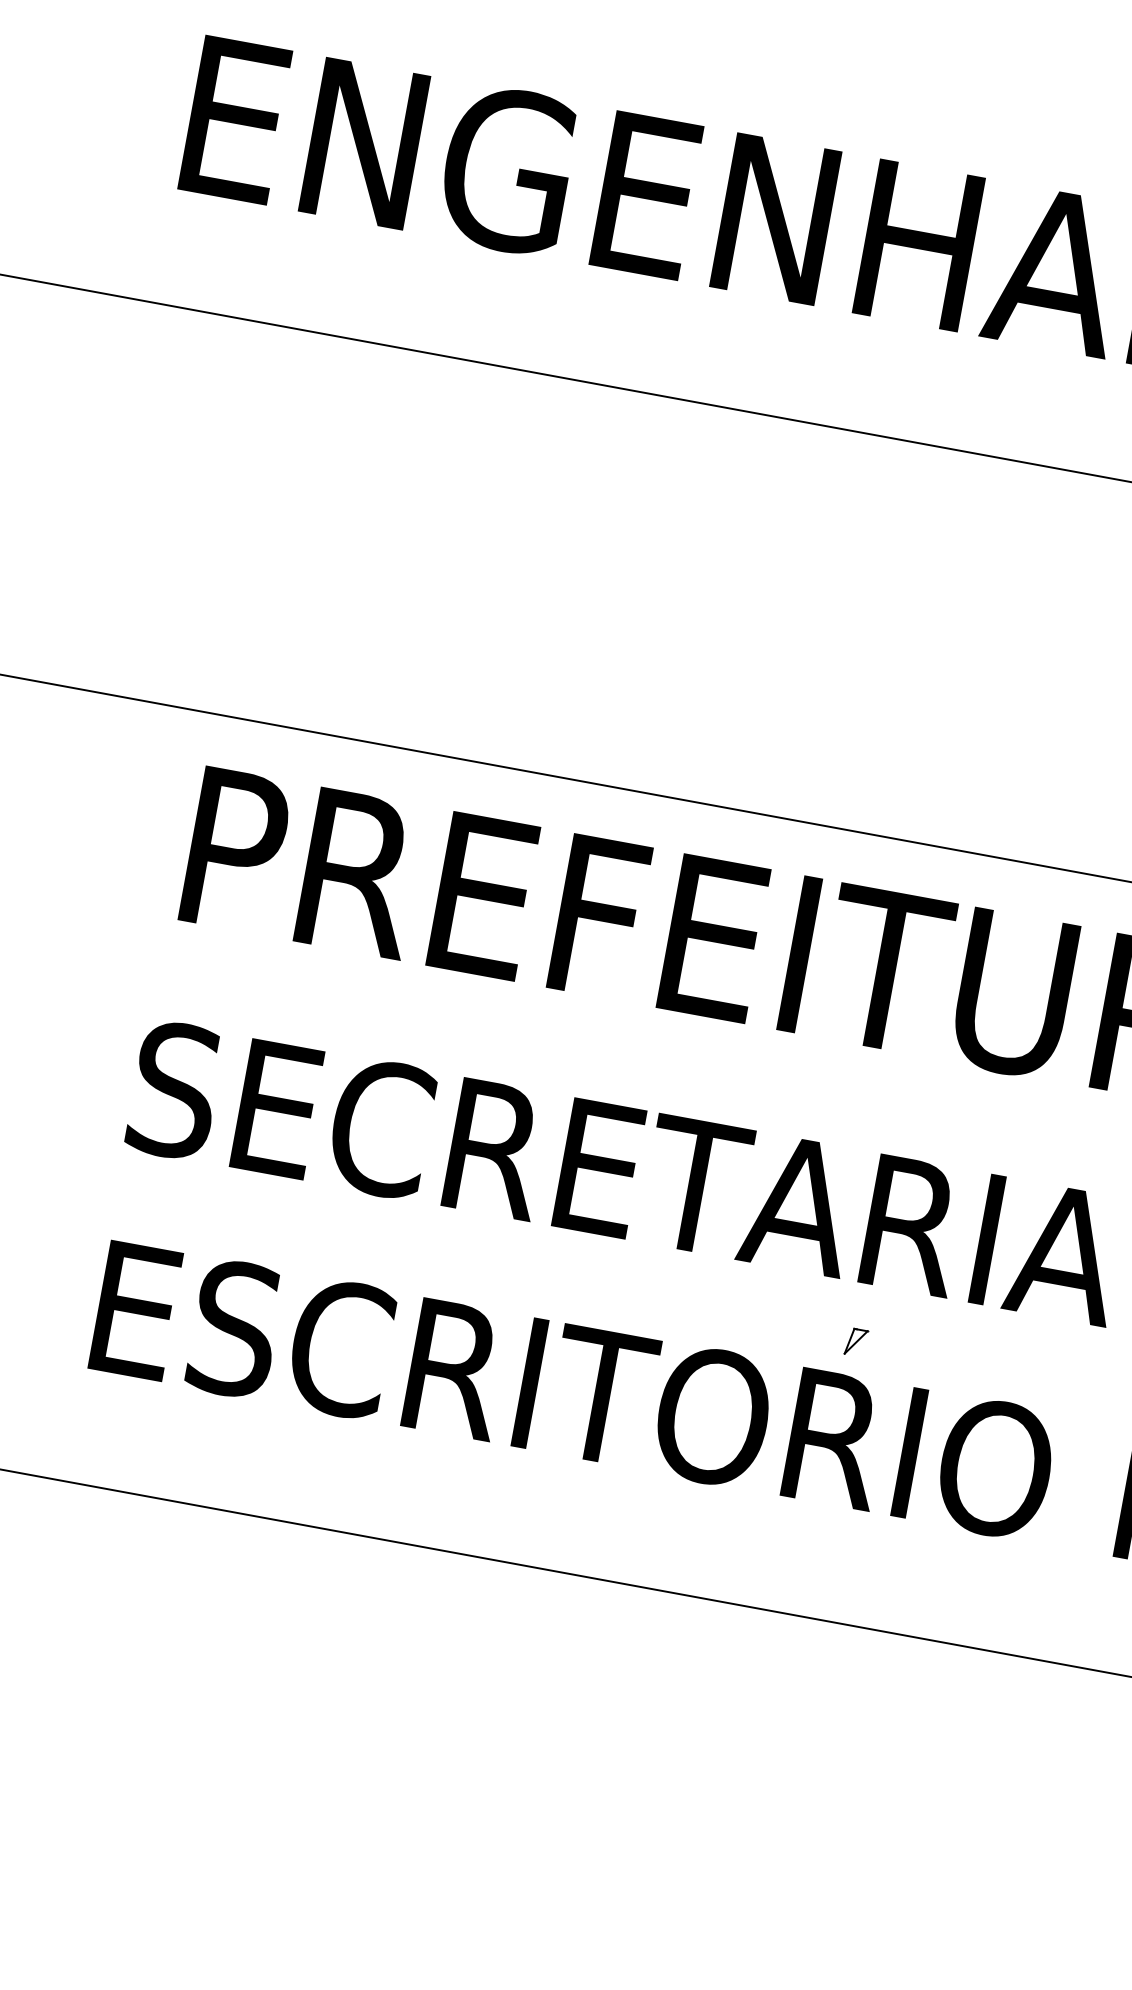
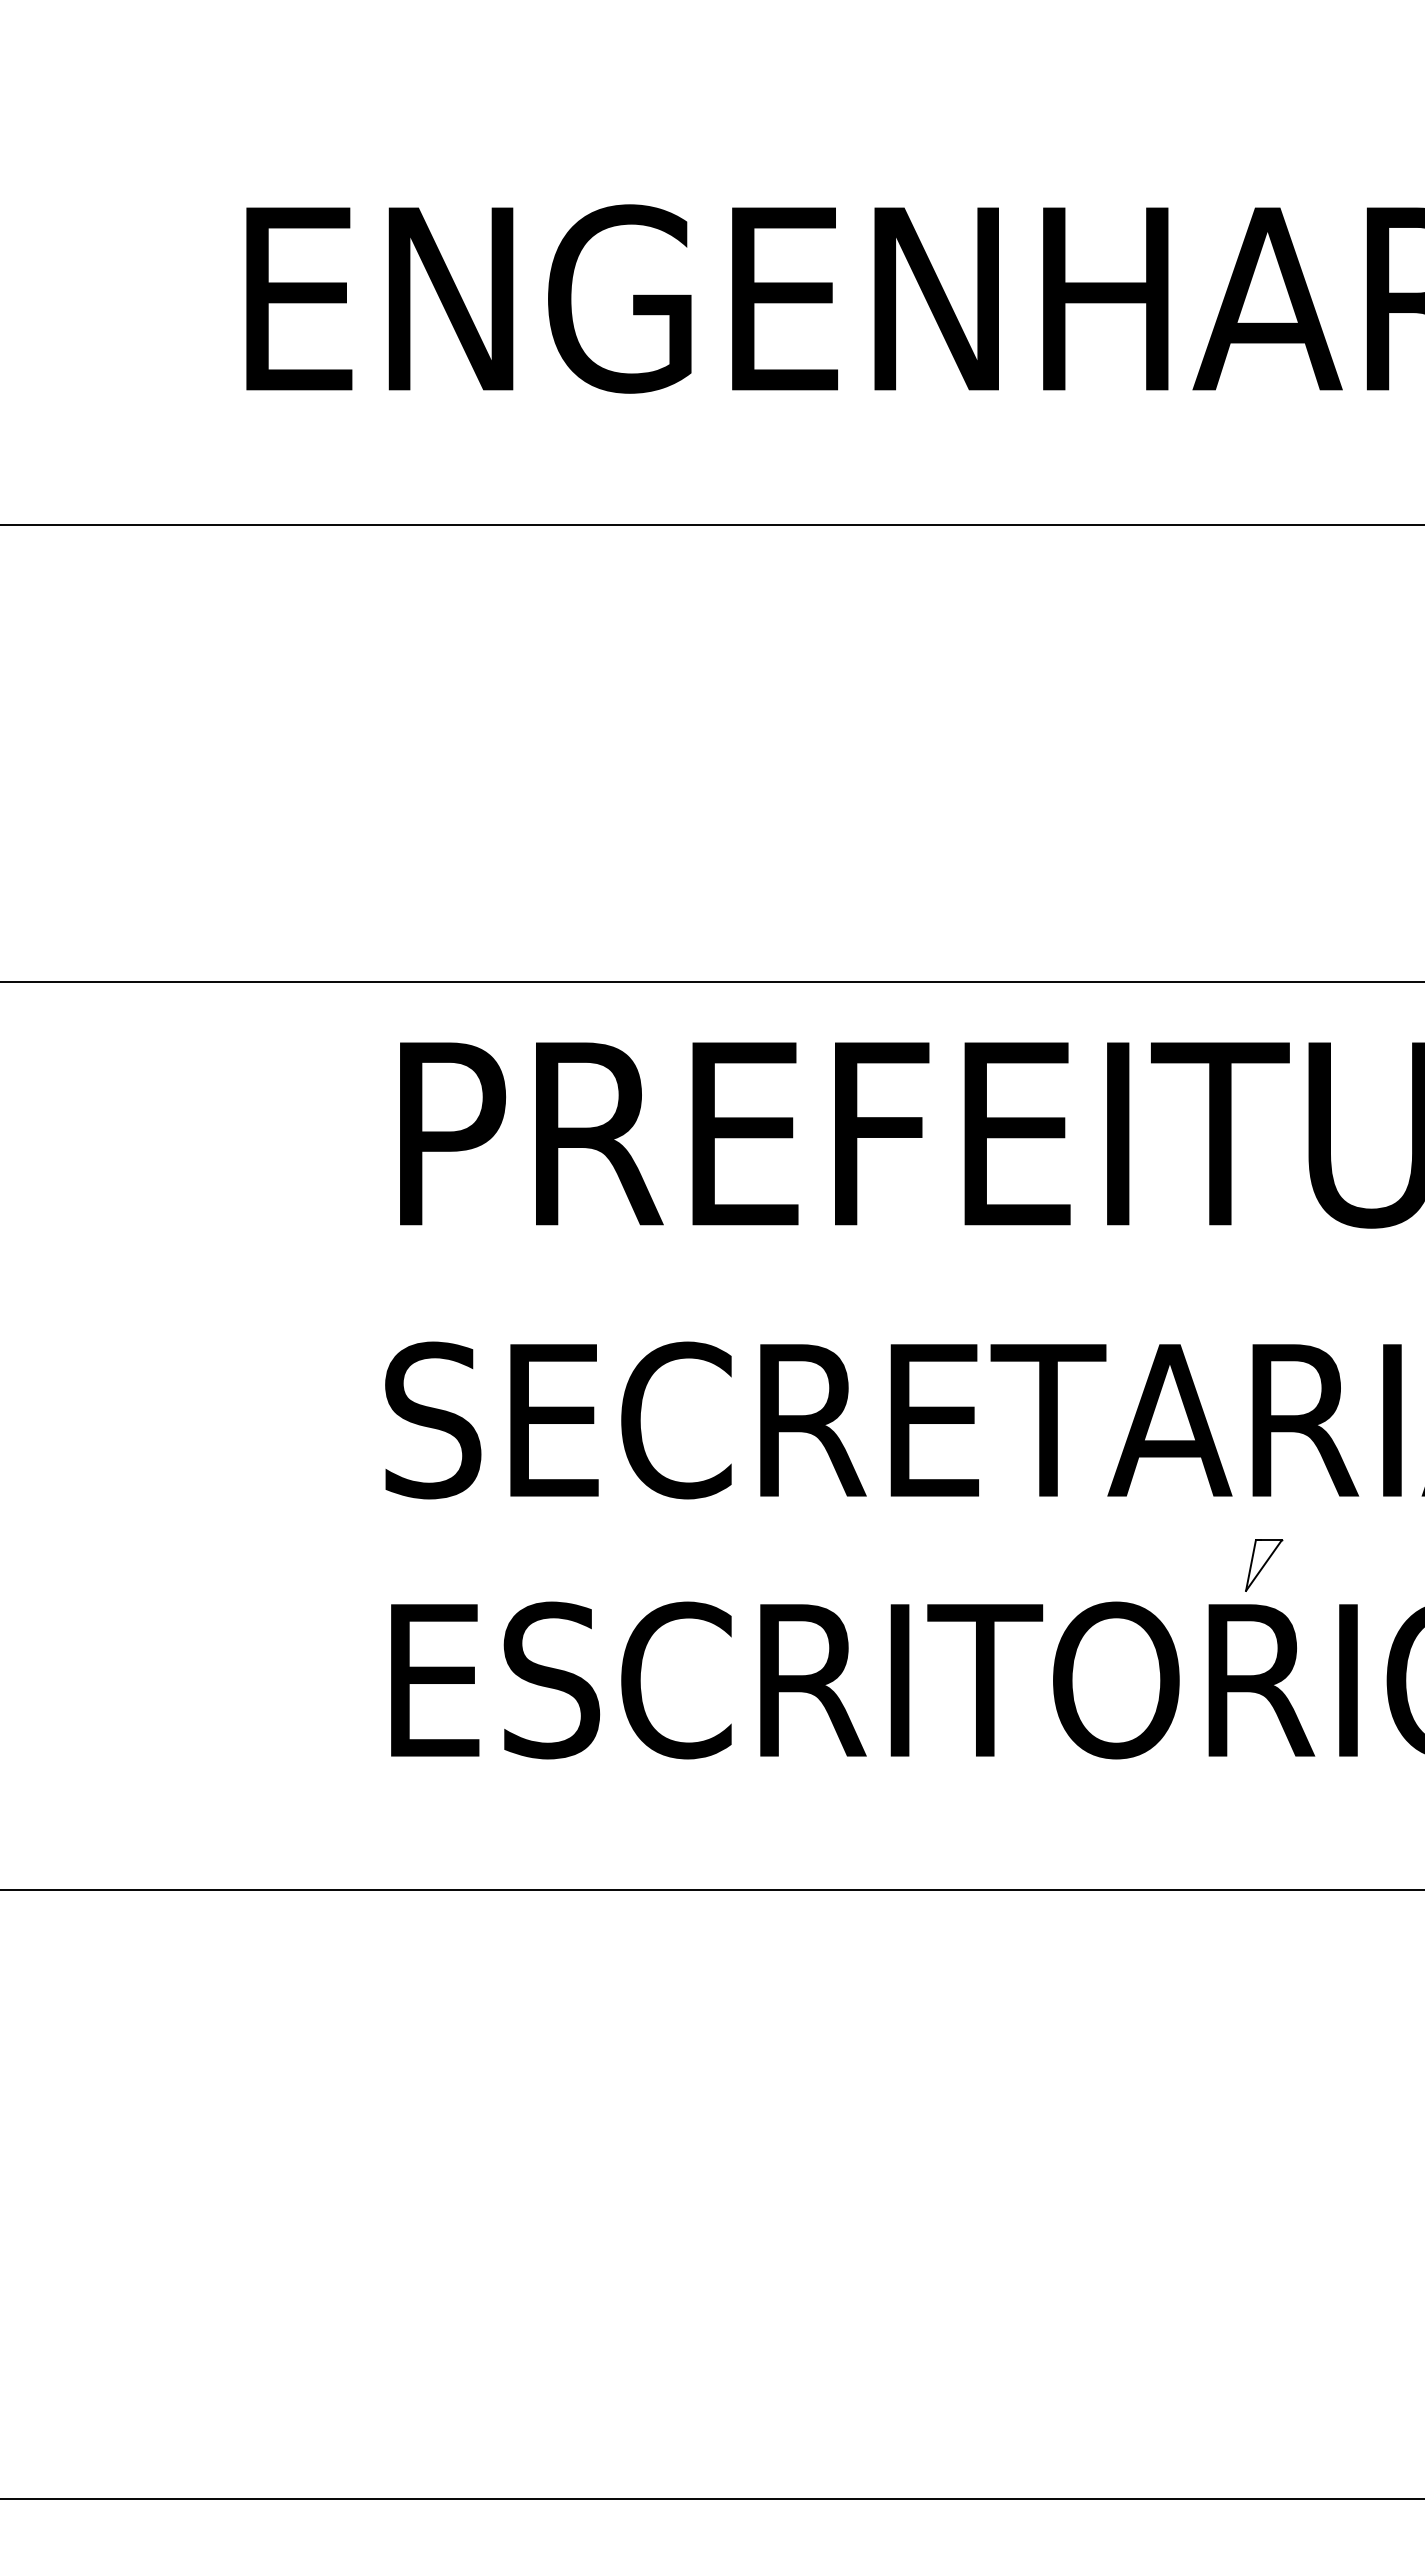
part: (856, 1342) -> (1264, 1565), size x1.67

